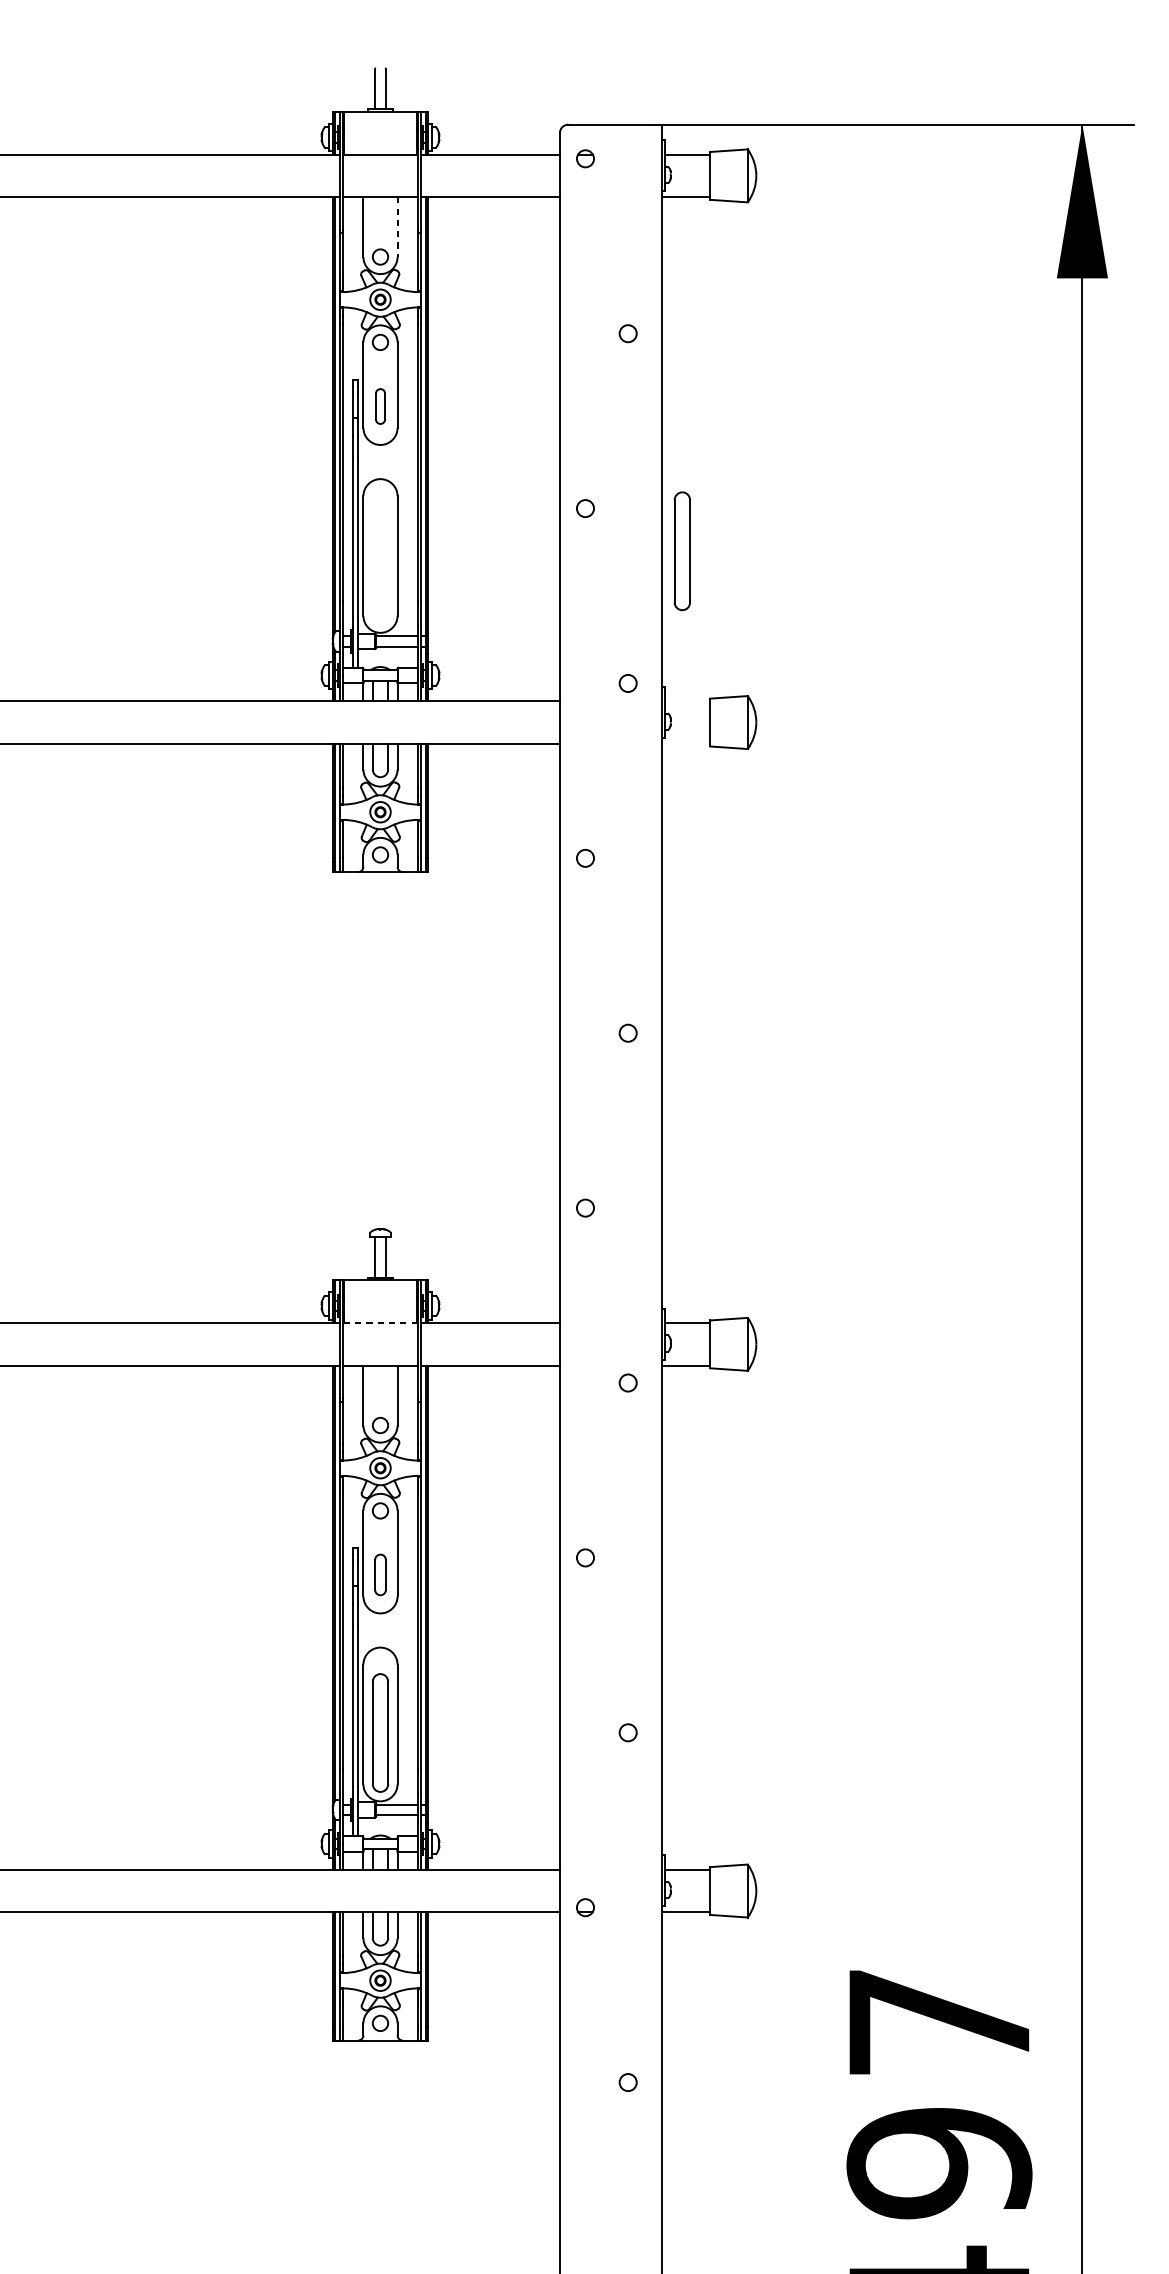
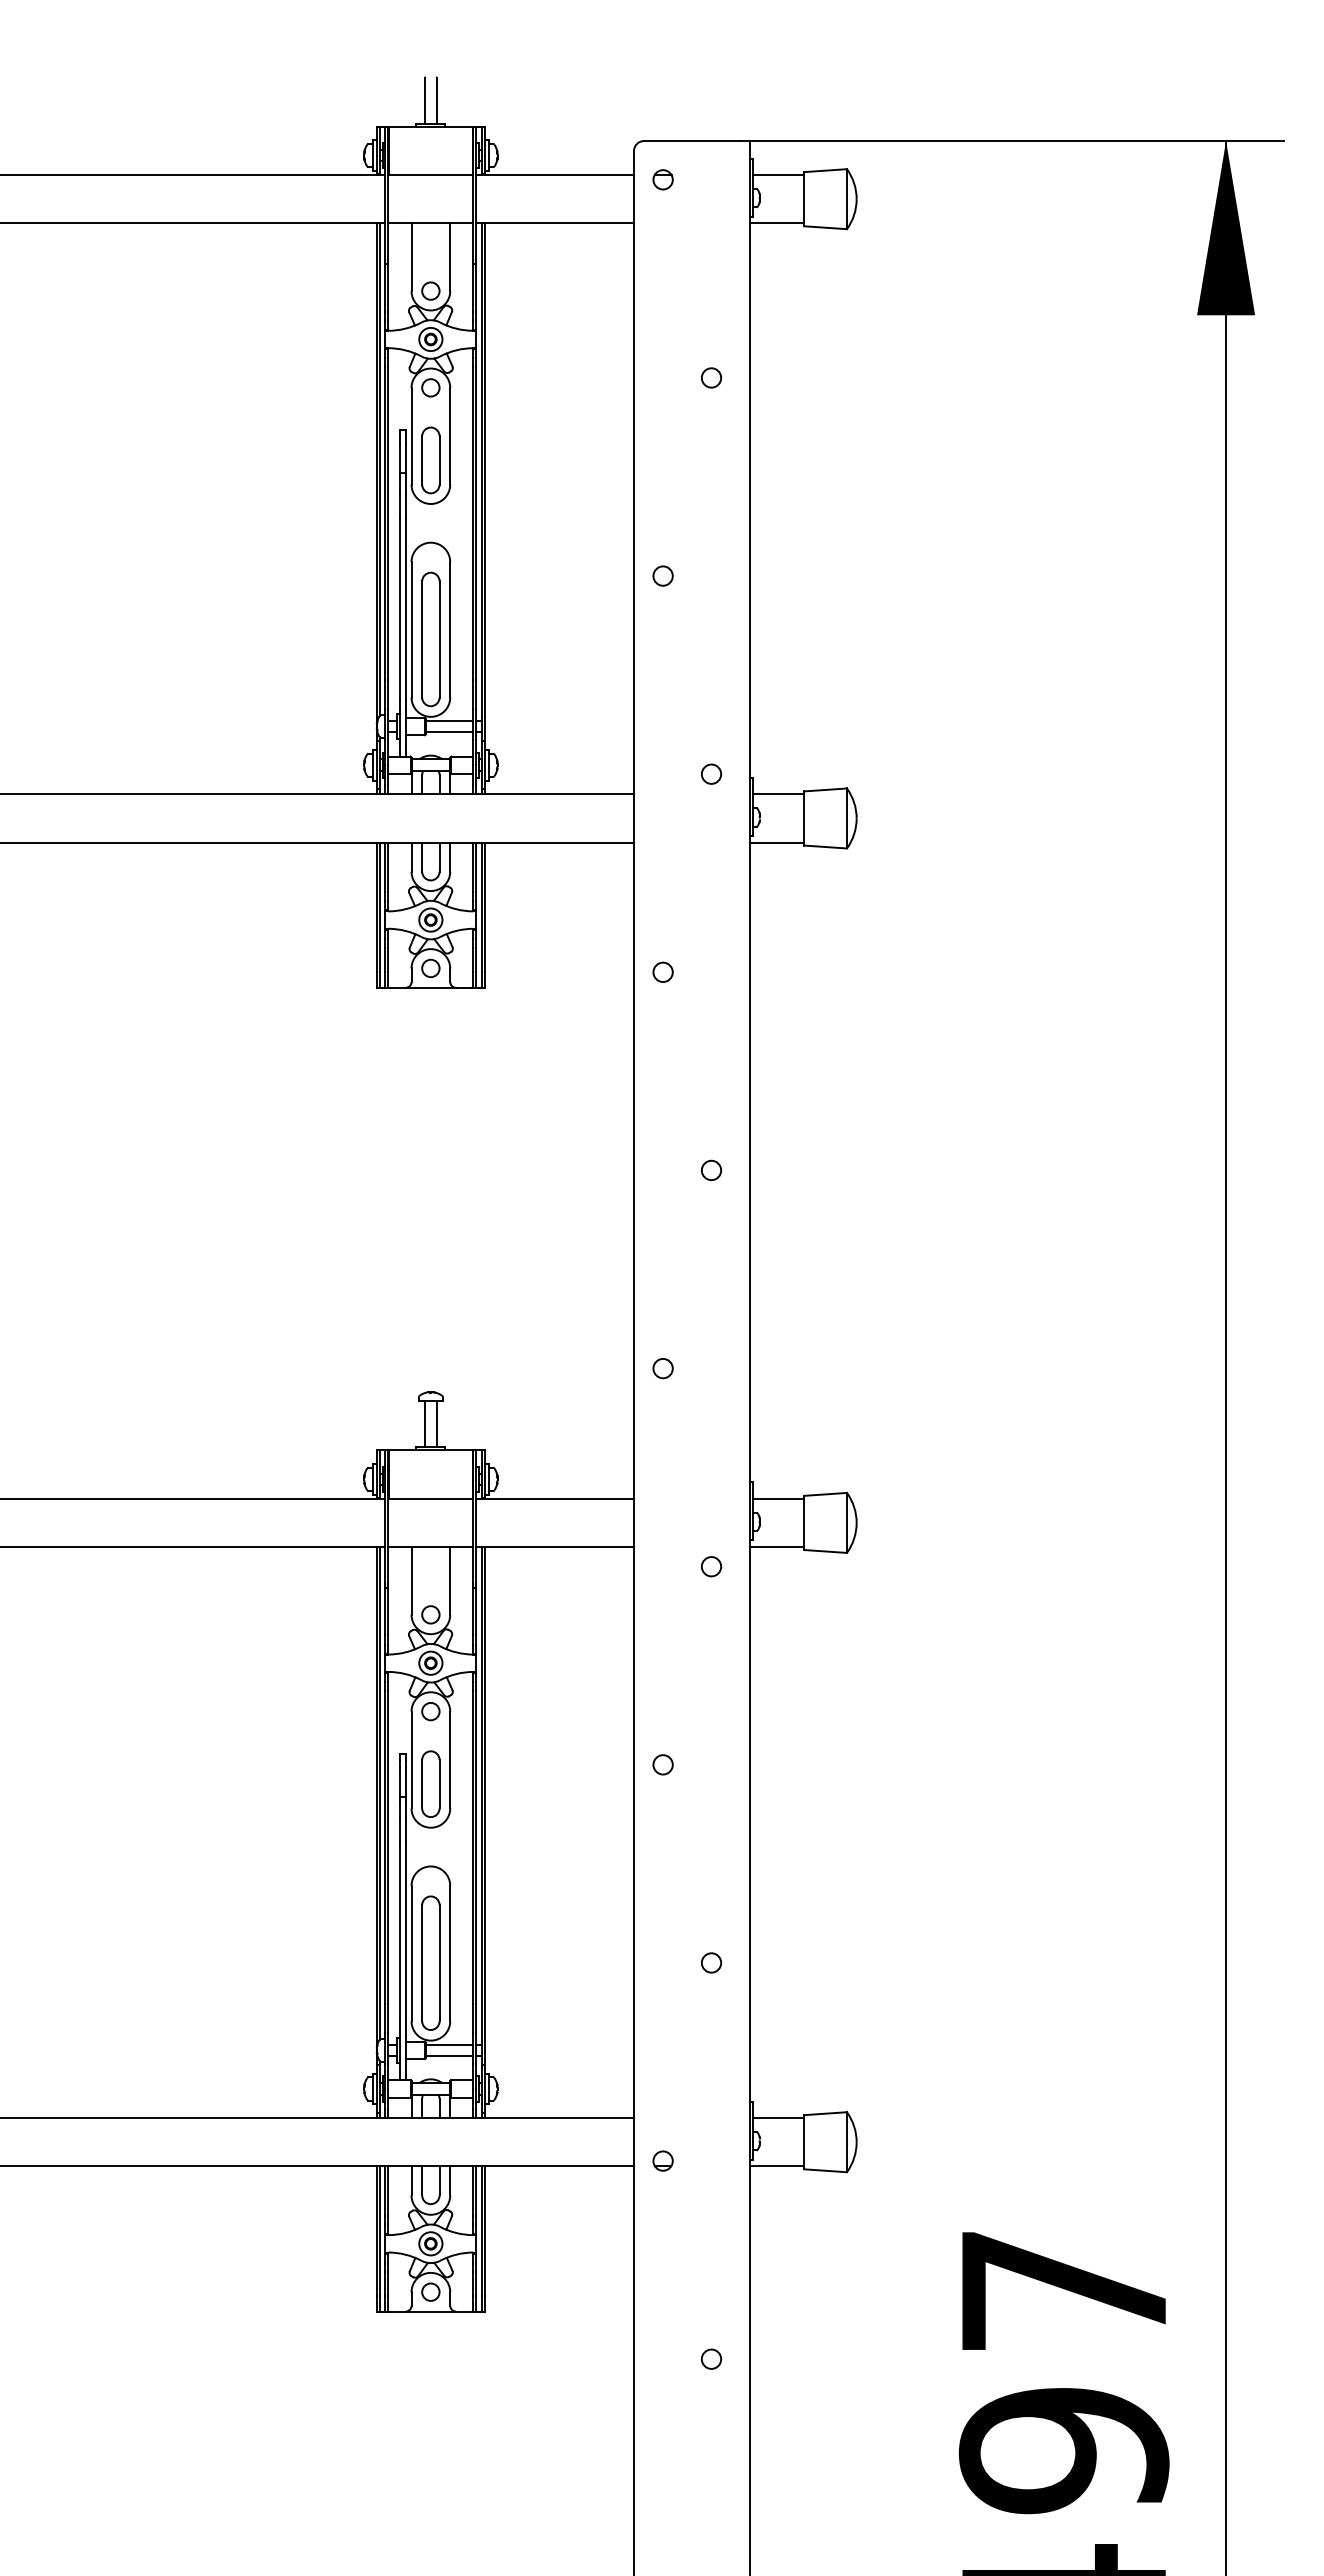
line: (397, 227) -> (450, 257), dashed -> solid
part: (380, 406) -> (430, 460), size x1.67
part: (682, 551) -> (430, 639), moved
line: (687, 701) -> (778, 794), added
line: (686, 743) -> (777, 842), added
line: (380, 1322) -> (430, 1498), dashed -> solid
part: (380, 1574) -> (430, 1783), size x1.43

